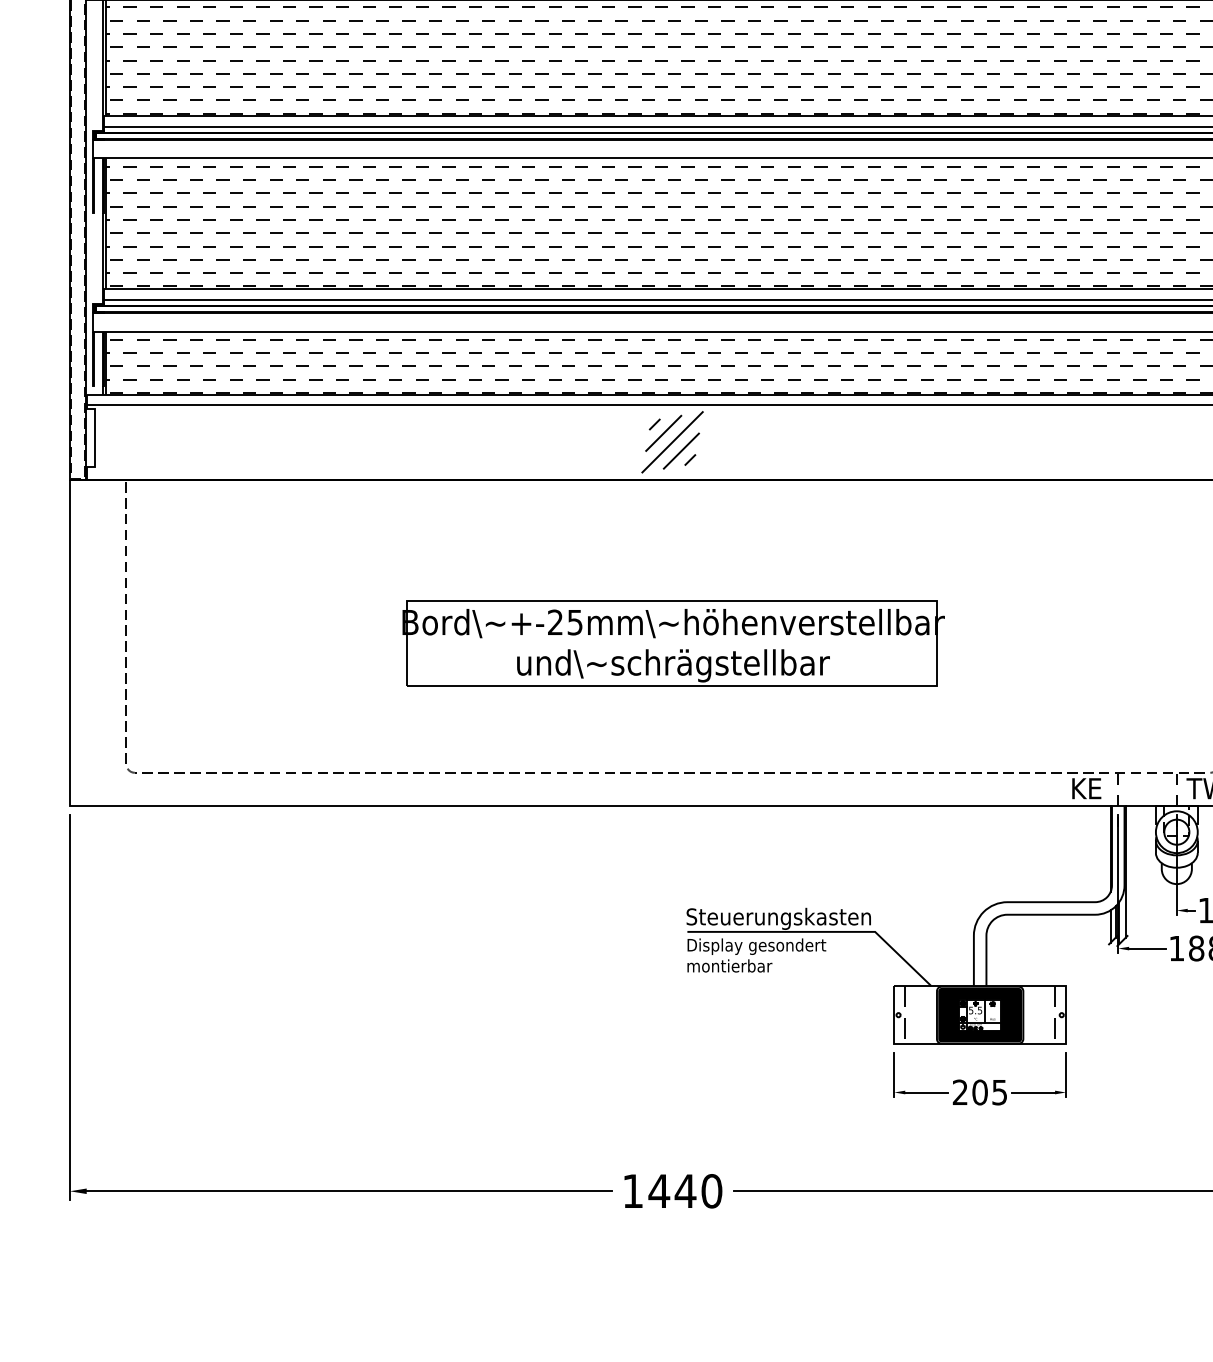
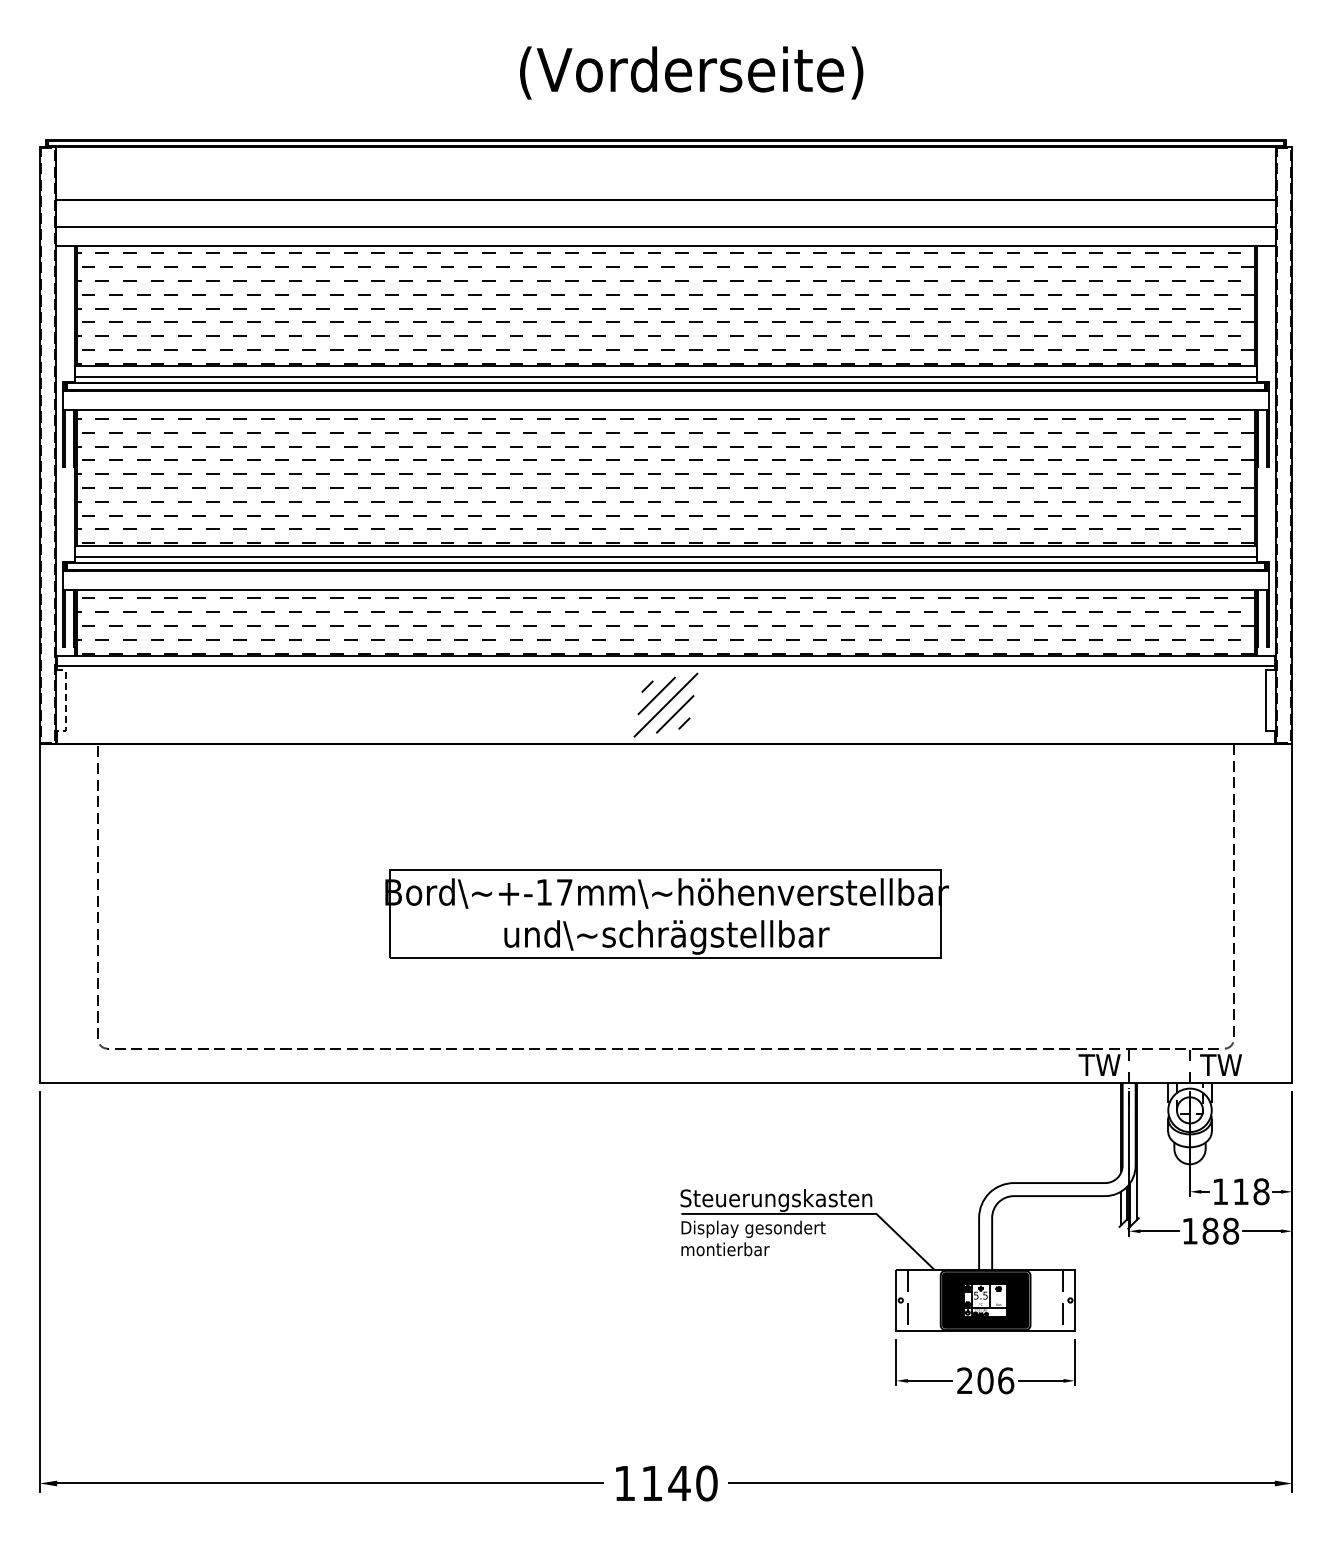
line: (94, 438) -> (65, 701), solid -> dashed
text: (565, 622) -> (554, 892), +-25mm -> +-17mm
text: (1089, 788) -> (1099, 1064), KE -> TW
text: (1000, 1092) -> (1006, 1380), 205 -> 206
text: (658, 1191) -> (651, 1483), 1440 -> 1140

